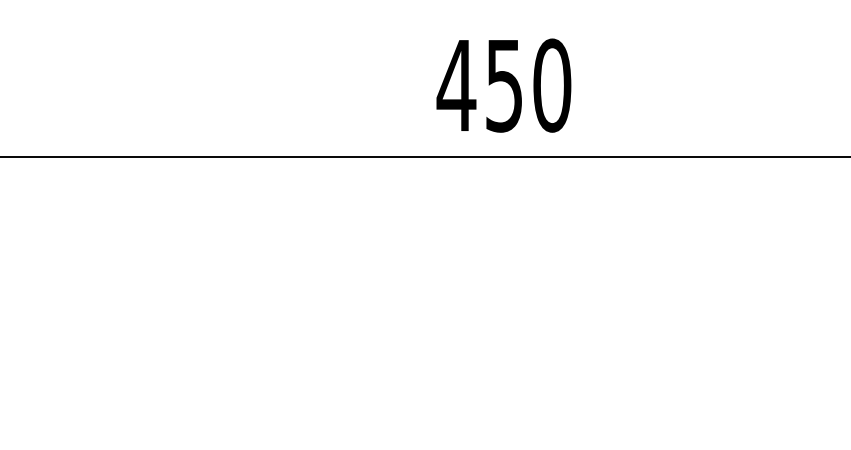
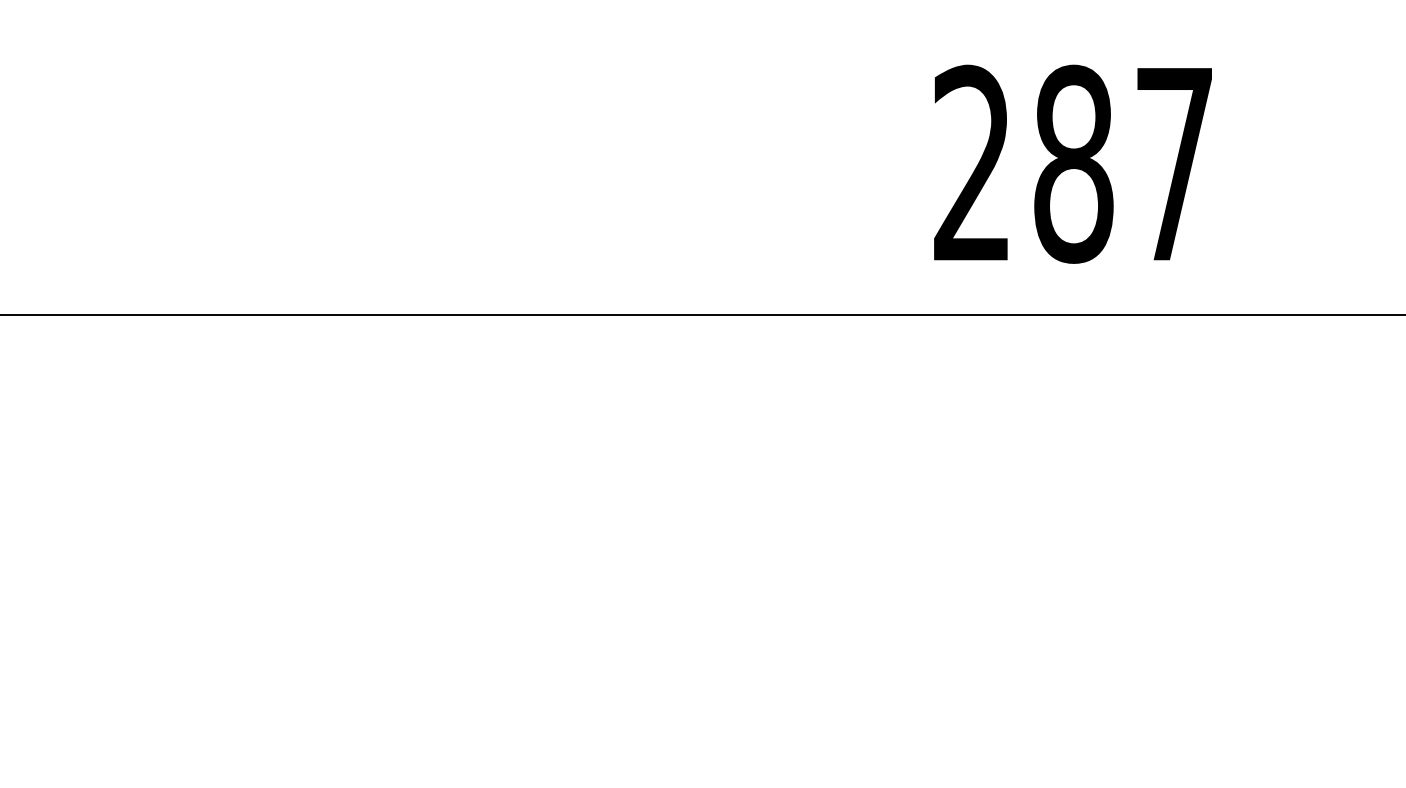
text: (503, 85) -> (1071, 163), 450 -> 287

